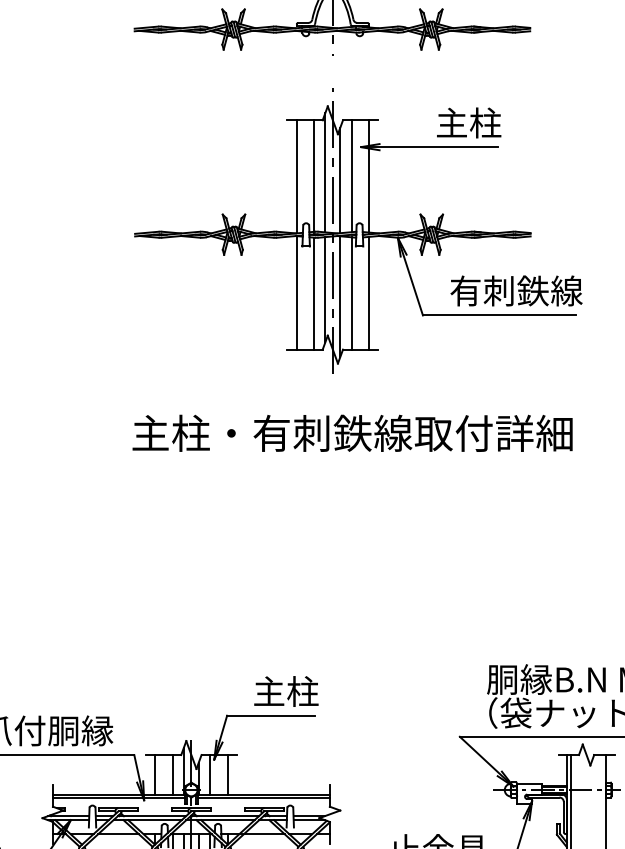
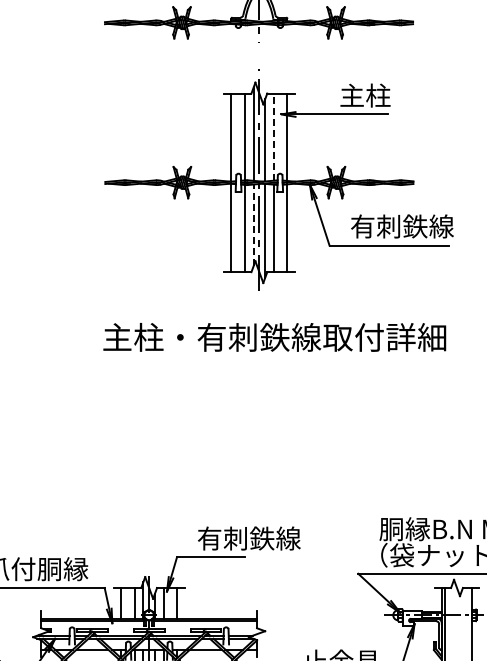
line: (352, 176) -> (274, 137), solid -> dashed
line: (325, 289) -> (253, 225), solid -> dashed
text: (320, 691) -> (249, 538), 主柱 -> 有刺鉄線

